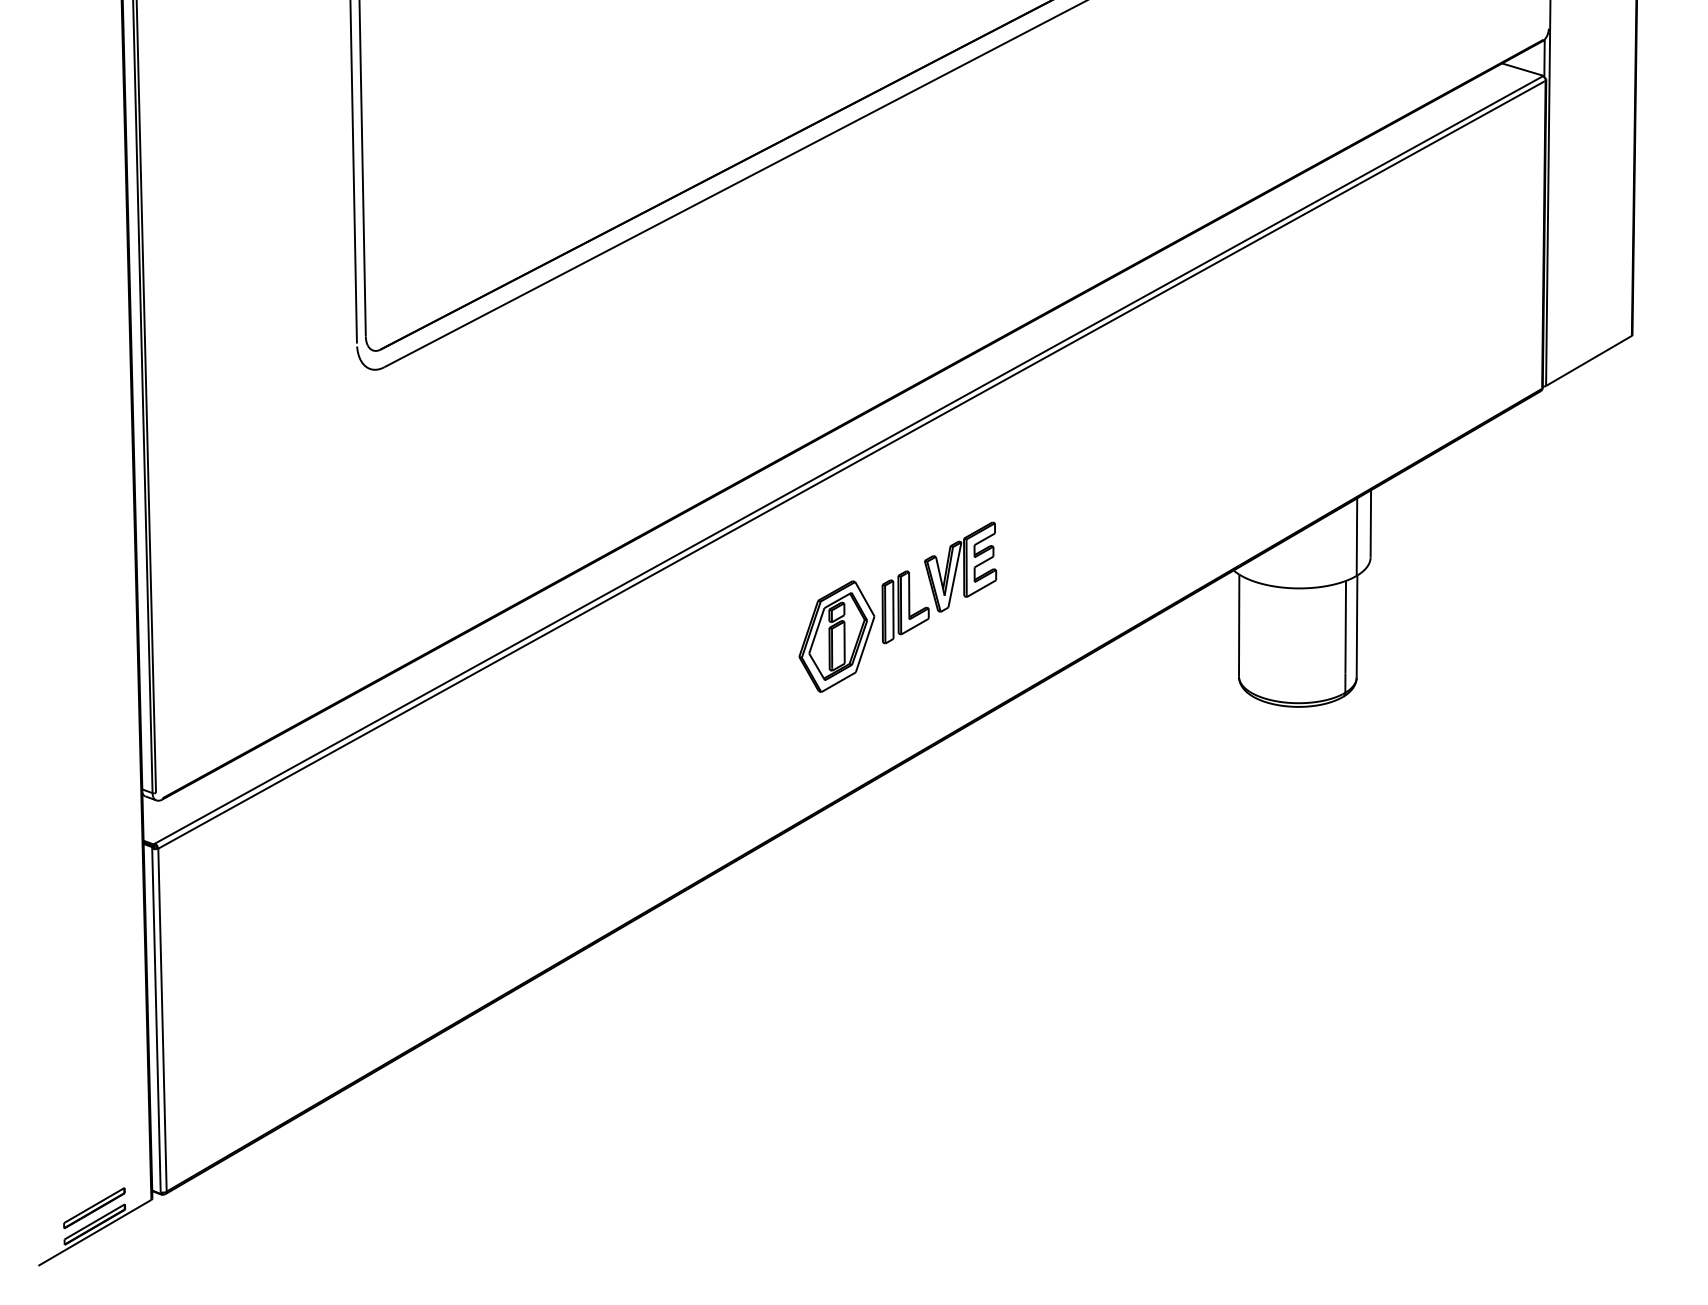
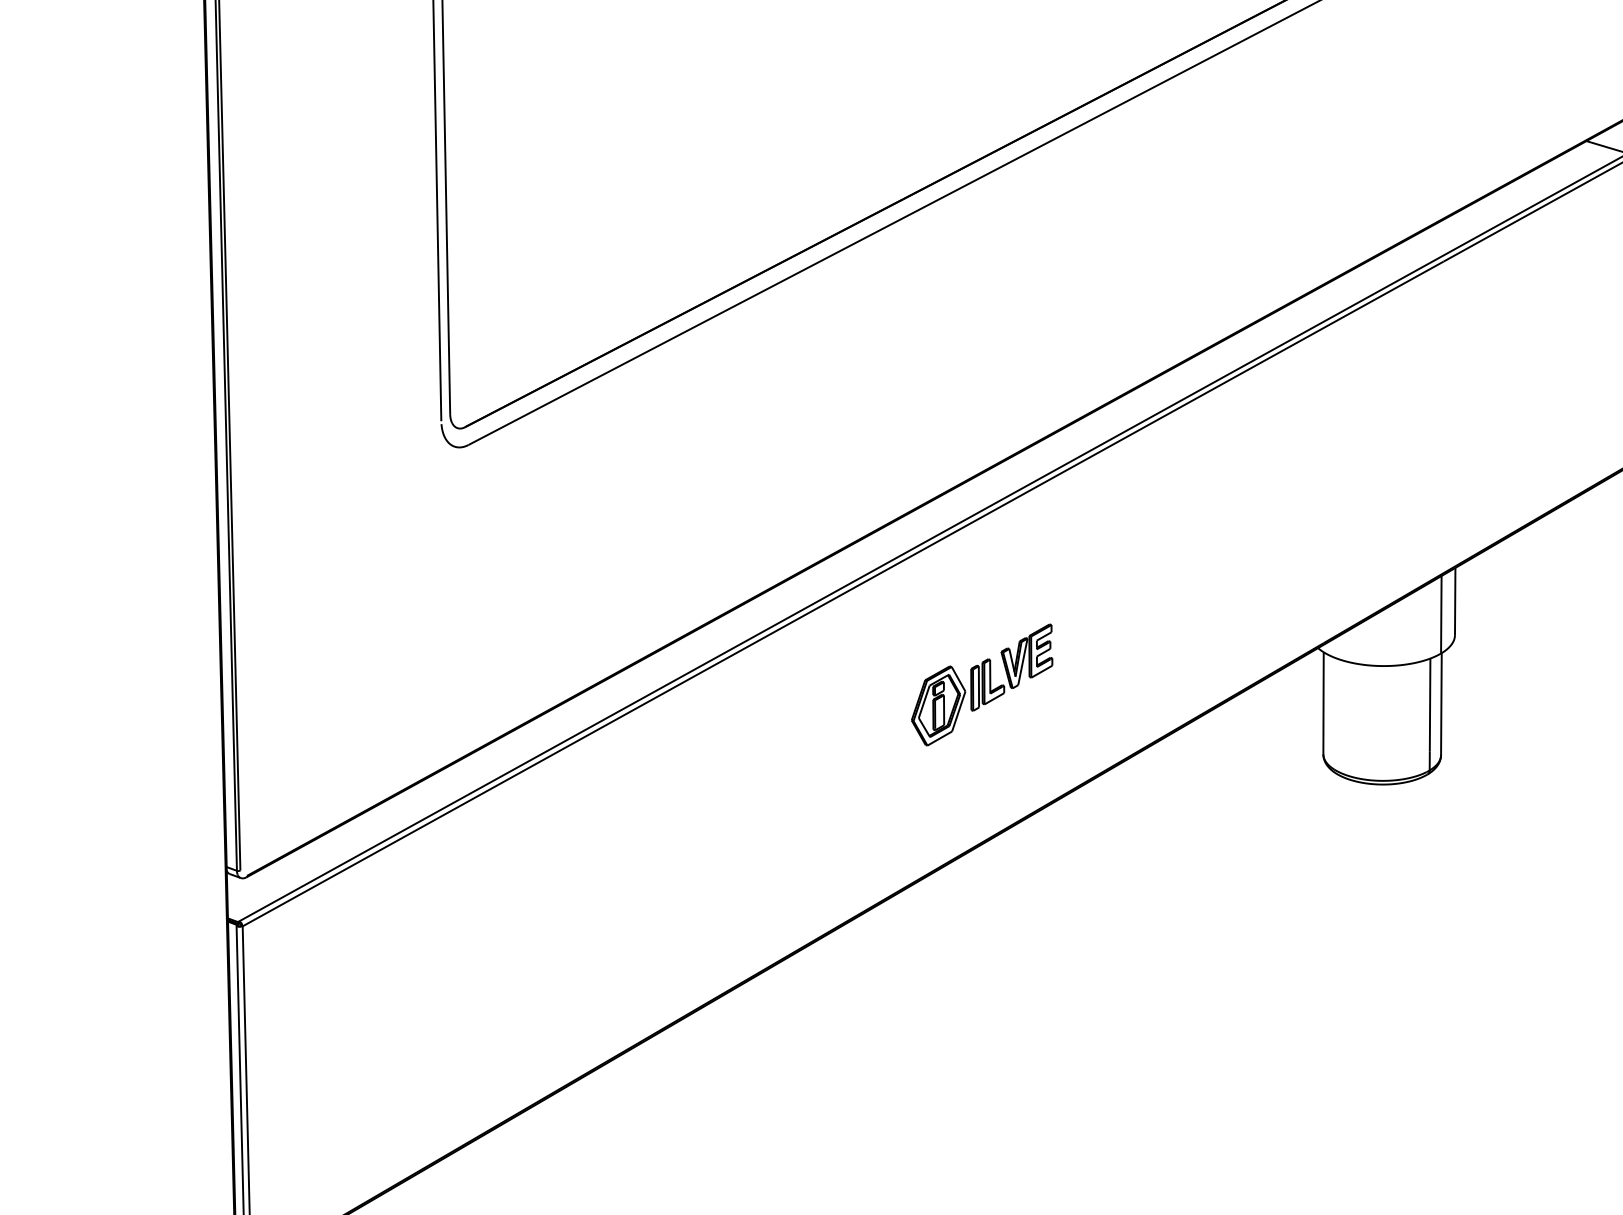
part: (897, 607) -> (981, 685), size x0.71

